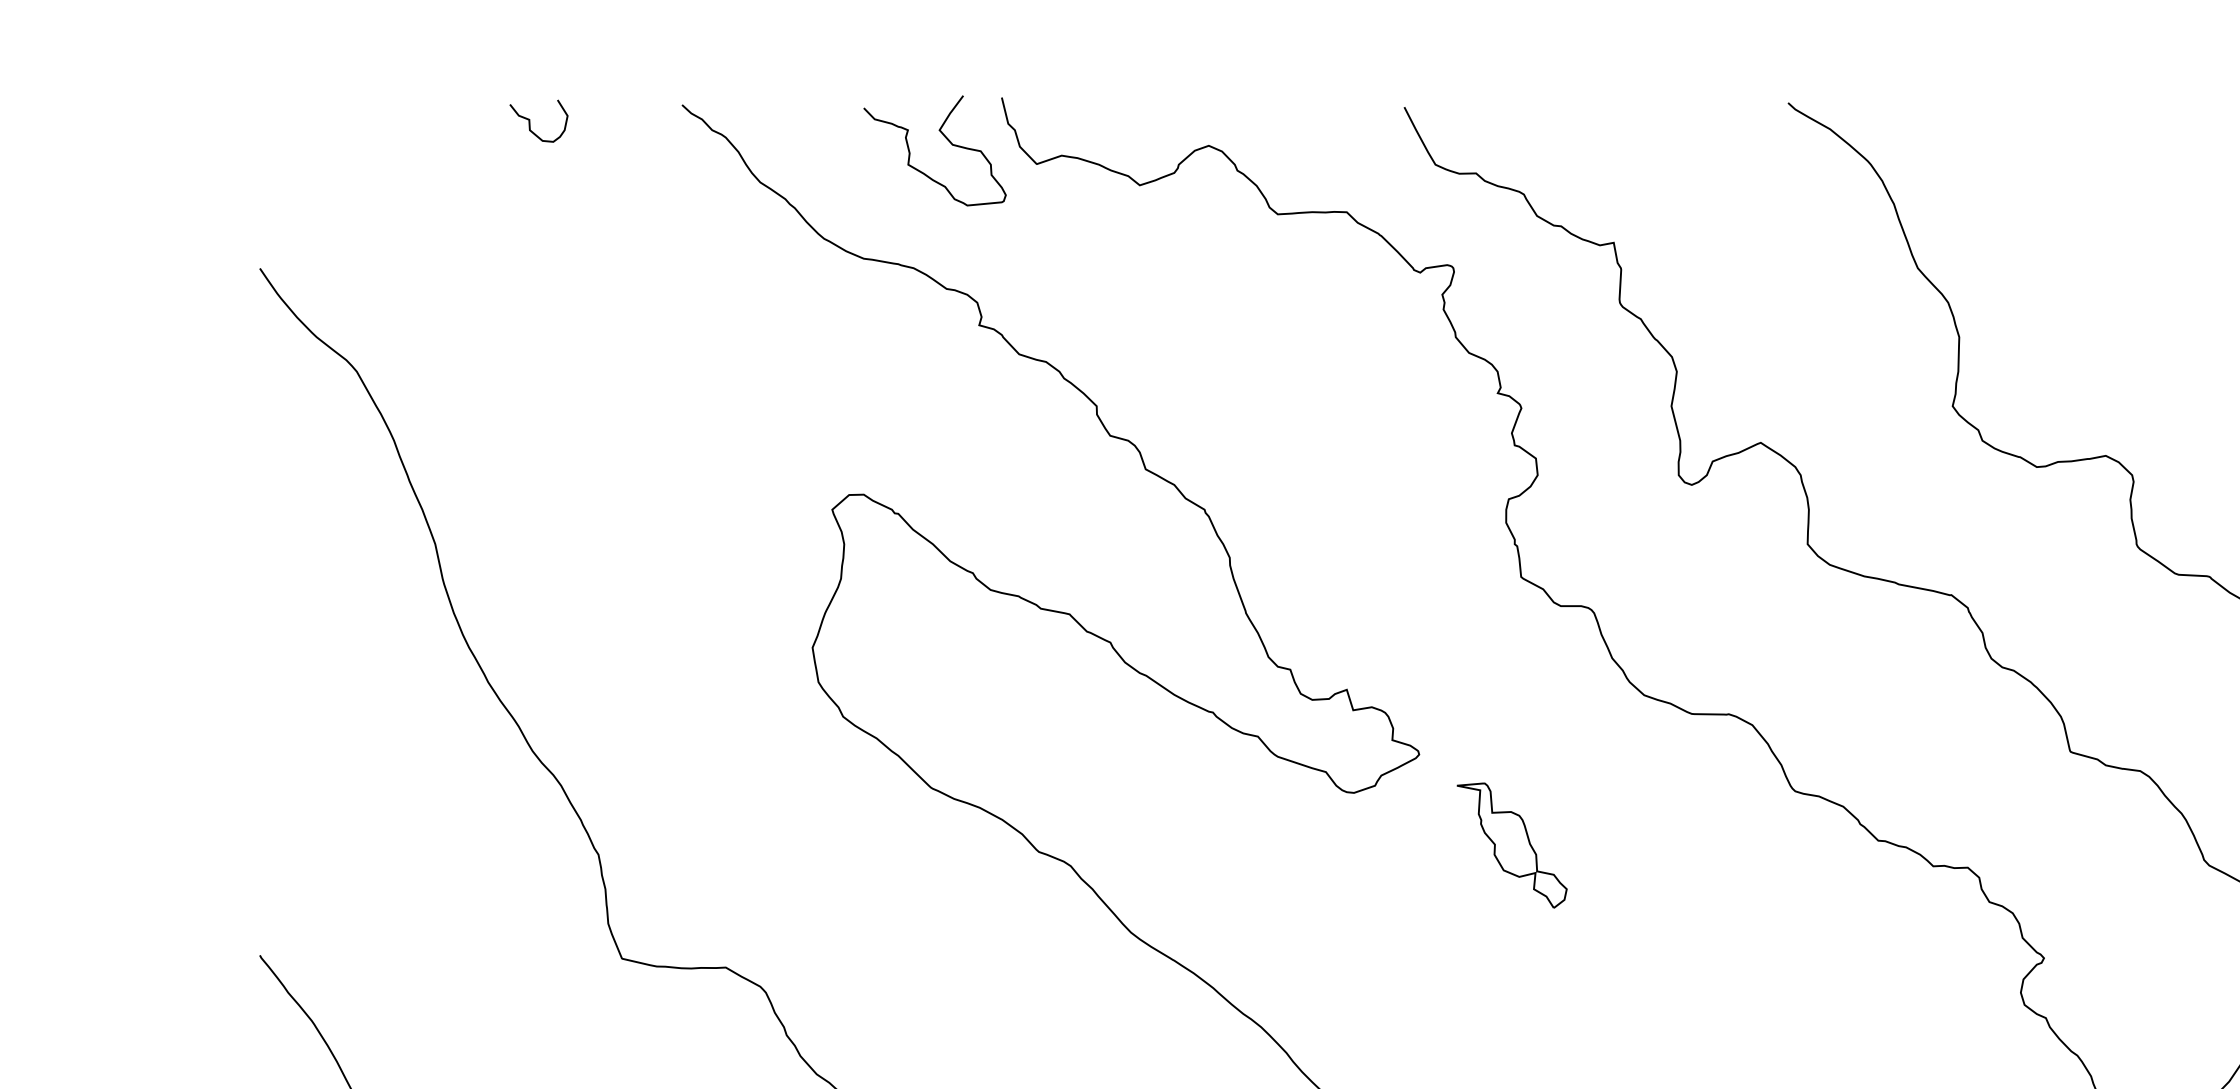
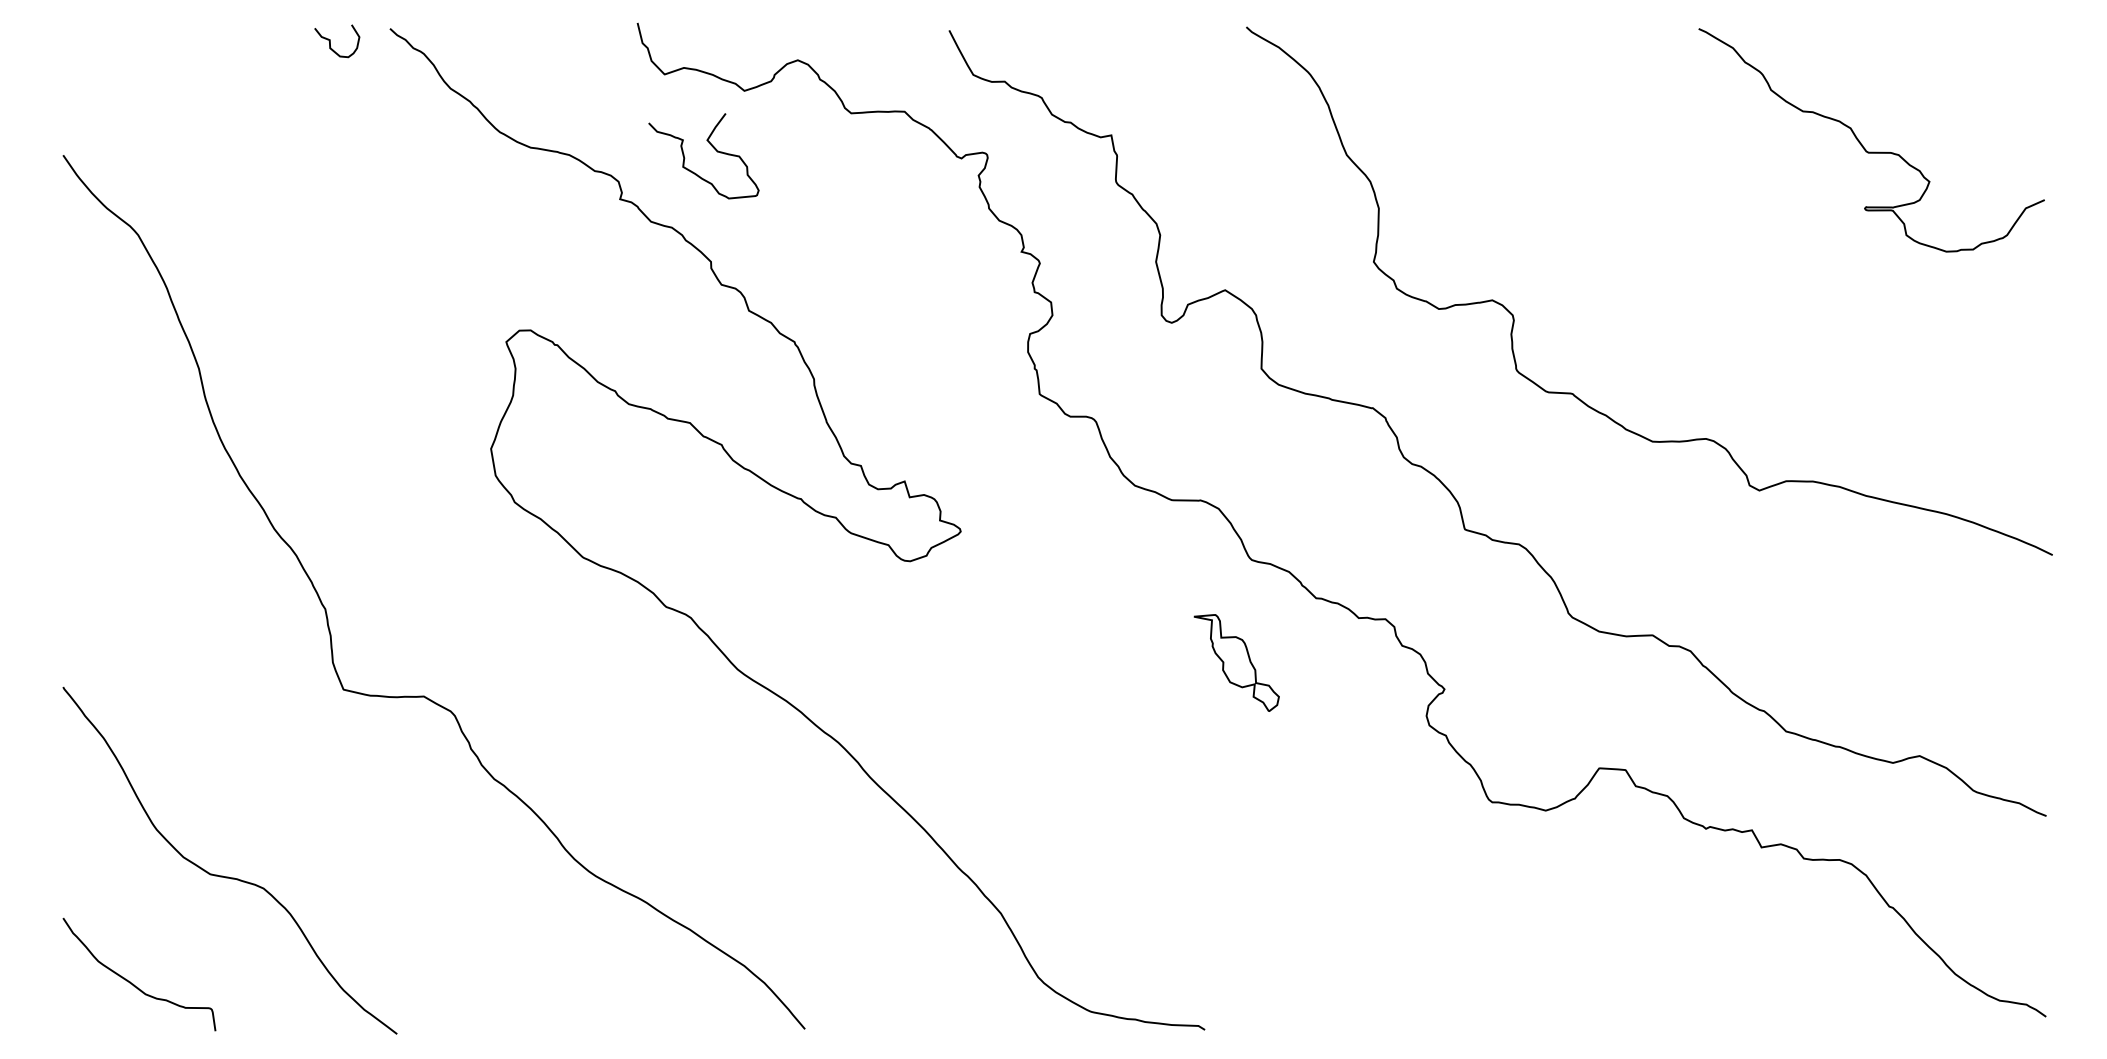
curve: (530, 121) -> (330, 41), moved
curve: (946, 139) -> (712, 147), moved
part: (1511, 844) -> (1236, 662), moved

